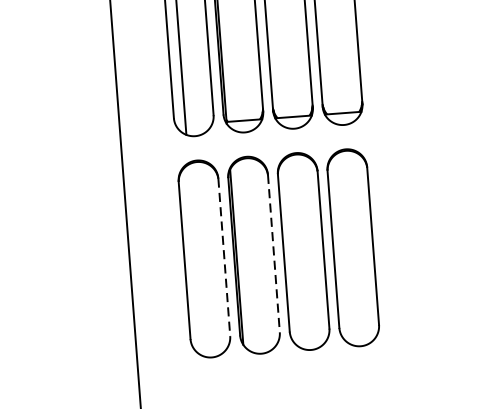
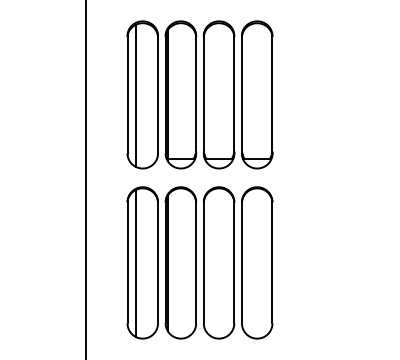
line: (274, 253) -> (196, 262), dashed -> solid
line: (224, 256) -> (158, 262), dashed -> solid
line: (196, 260) -> (136, 263), added

